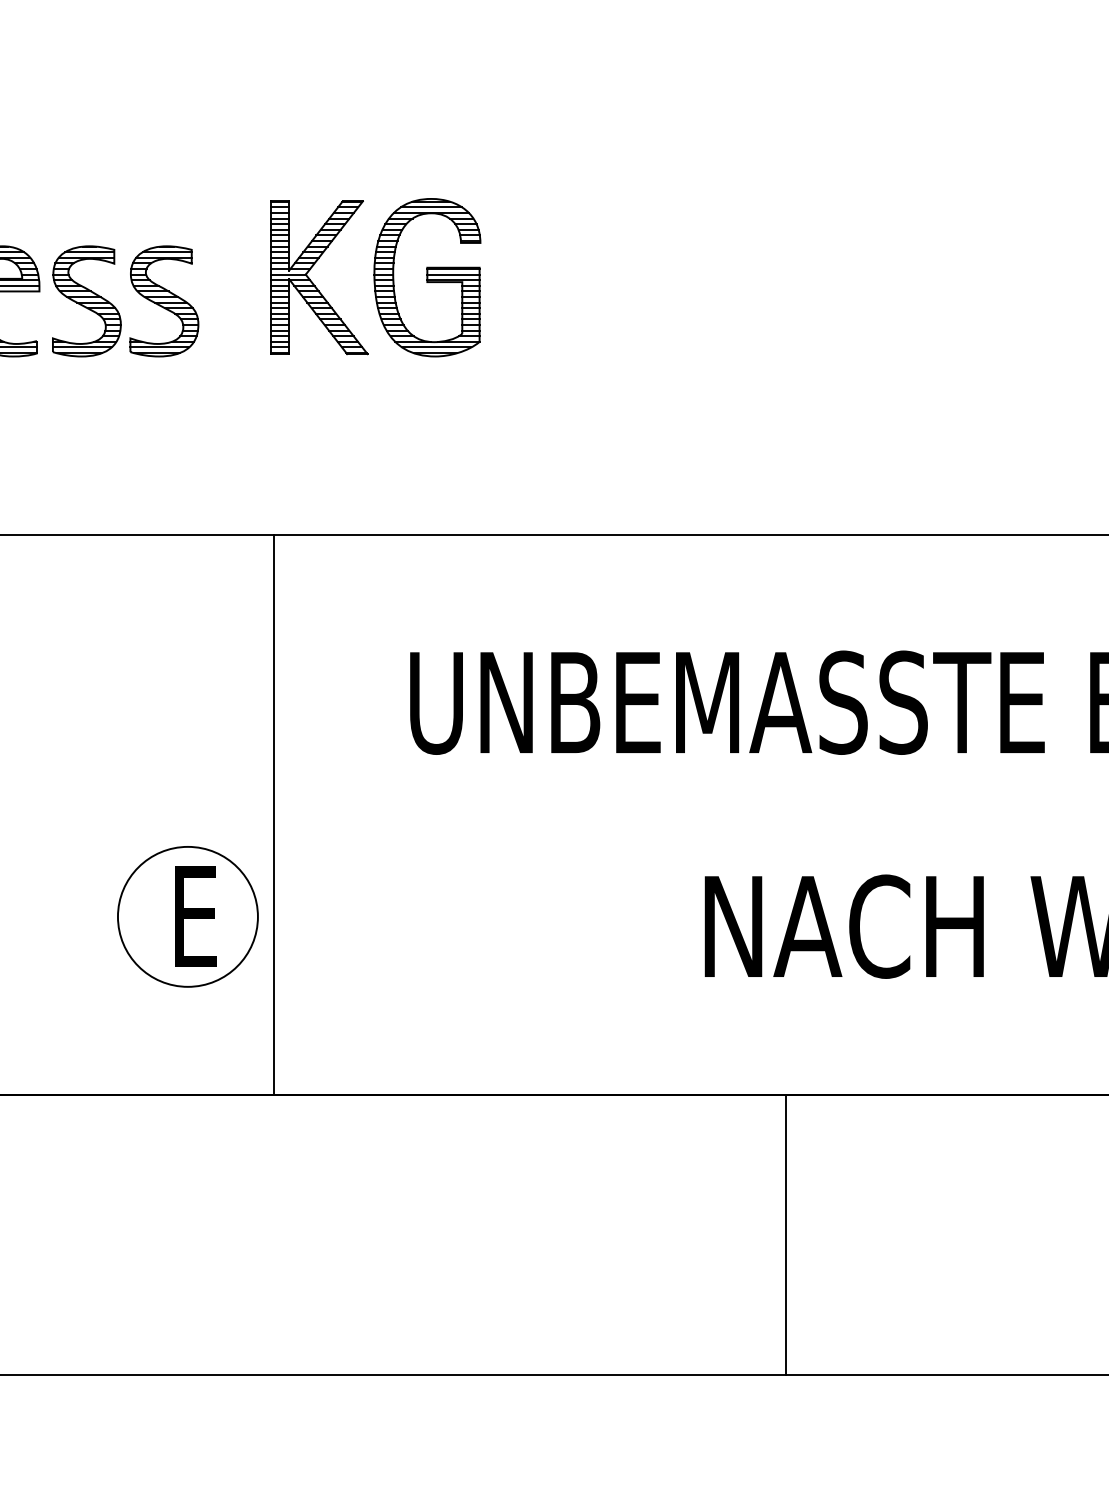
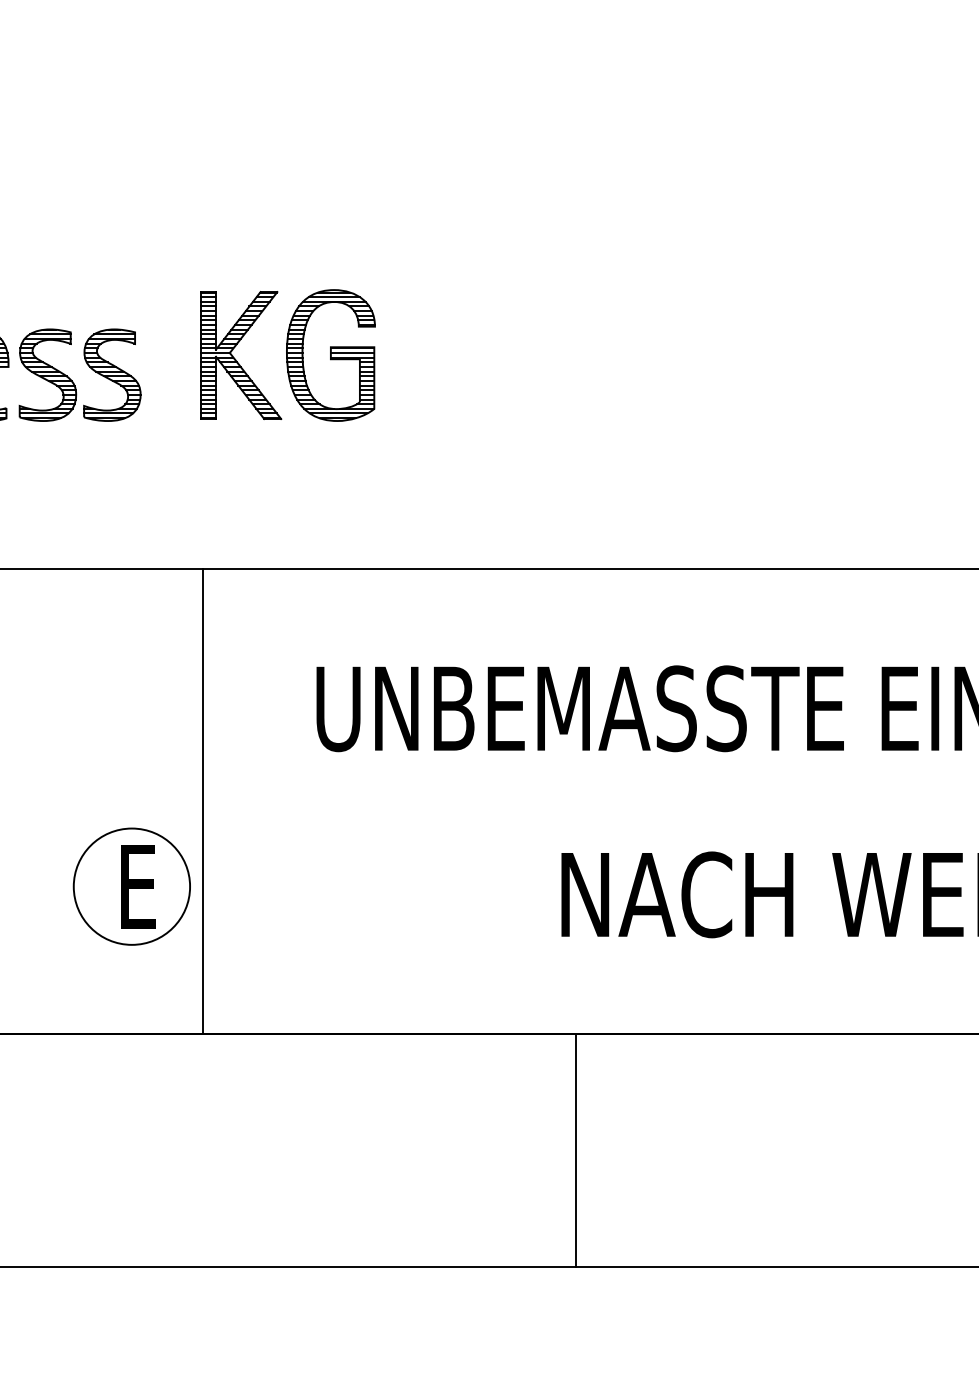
line: (785, 1234) -> (575, 1150), moved

